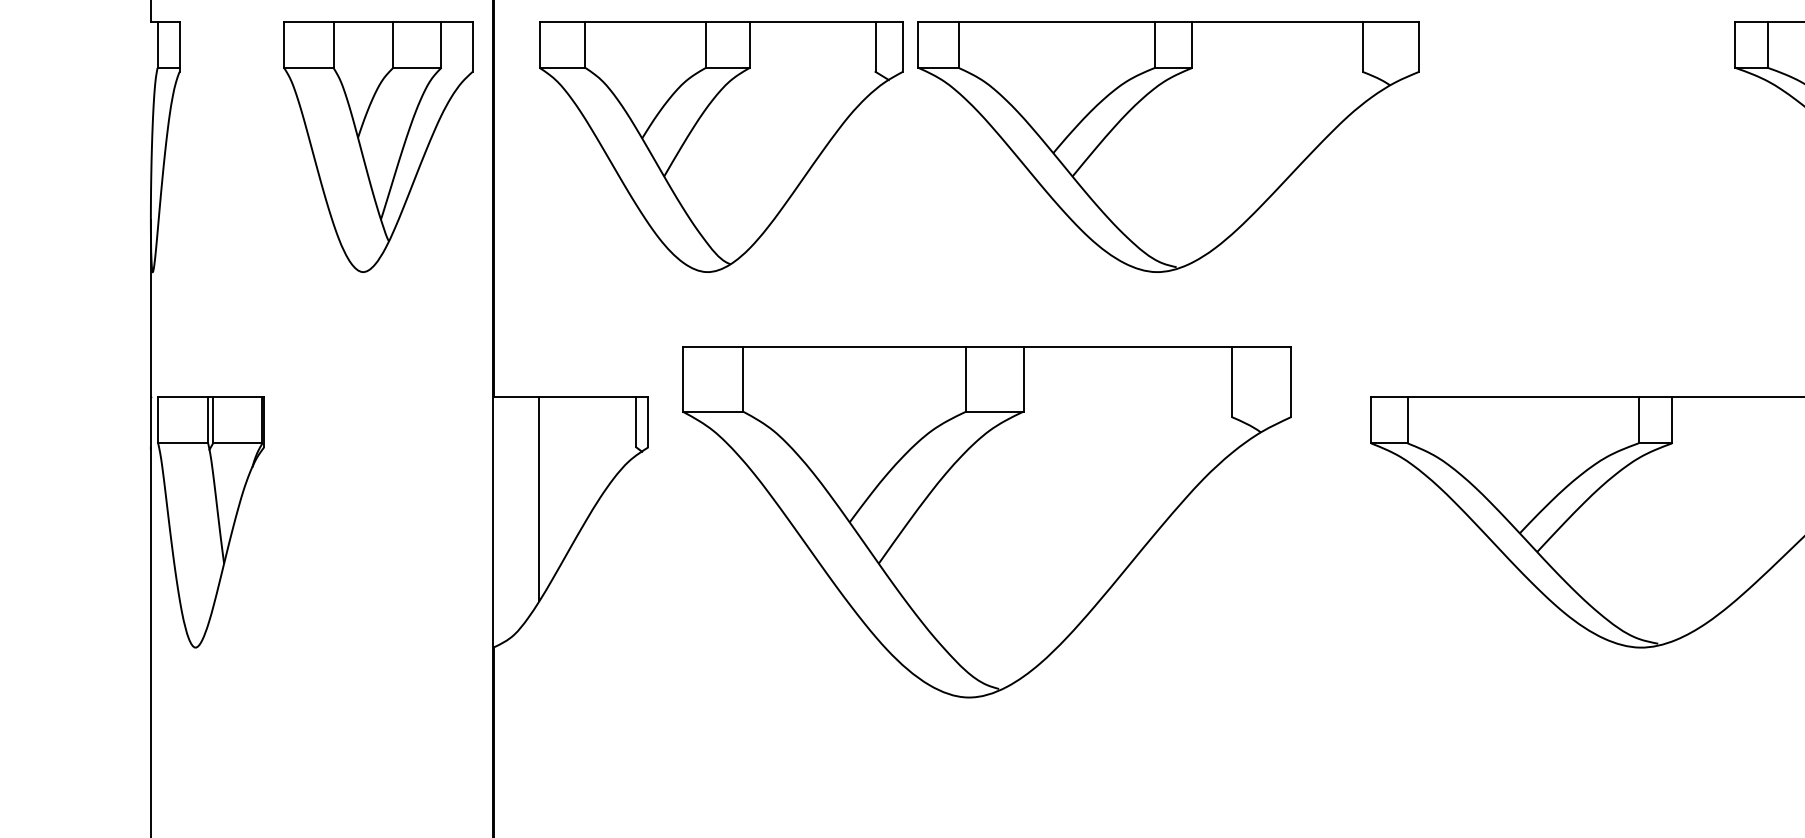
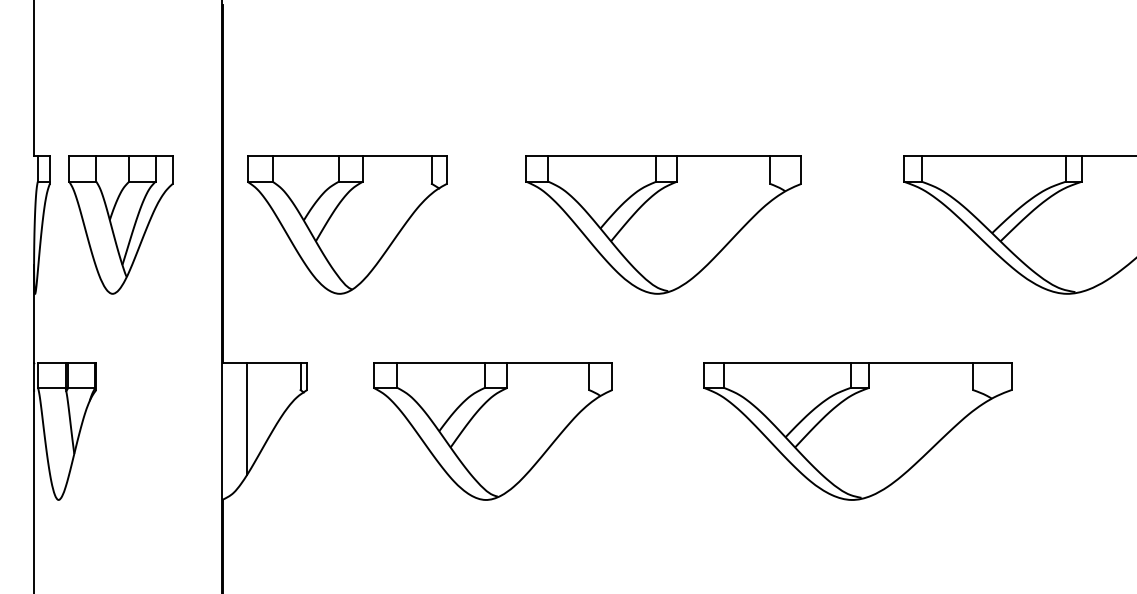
part: (377, 145) -> (120, 224), moved
part: (1168, 145) -> (663, 224), moved
part: (985, 522) -> (492, 431), size x0.71

